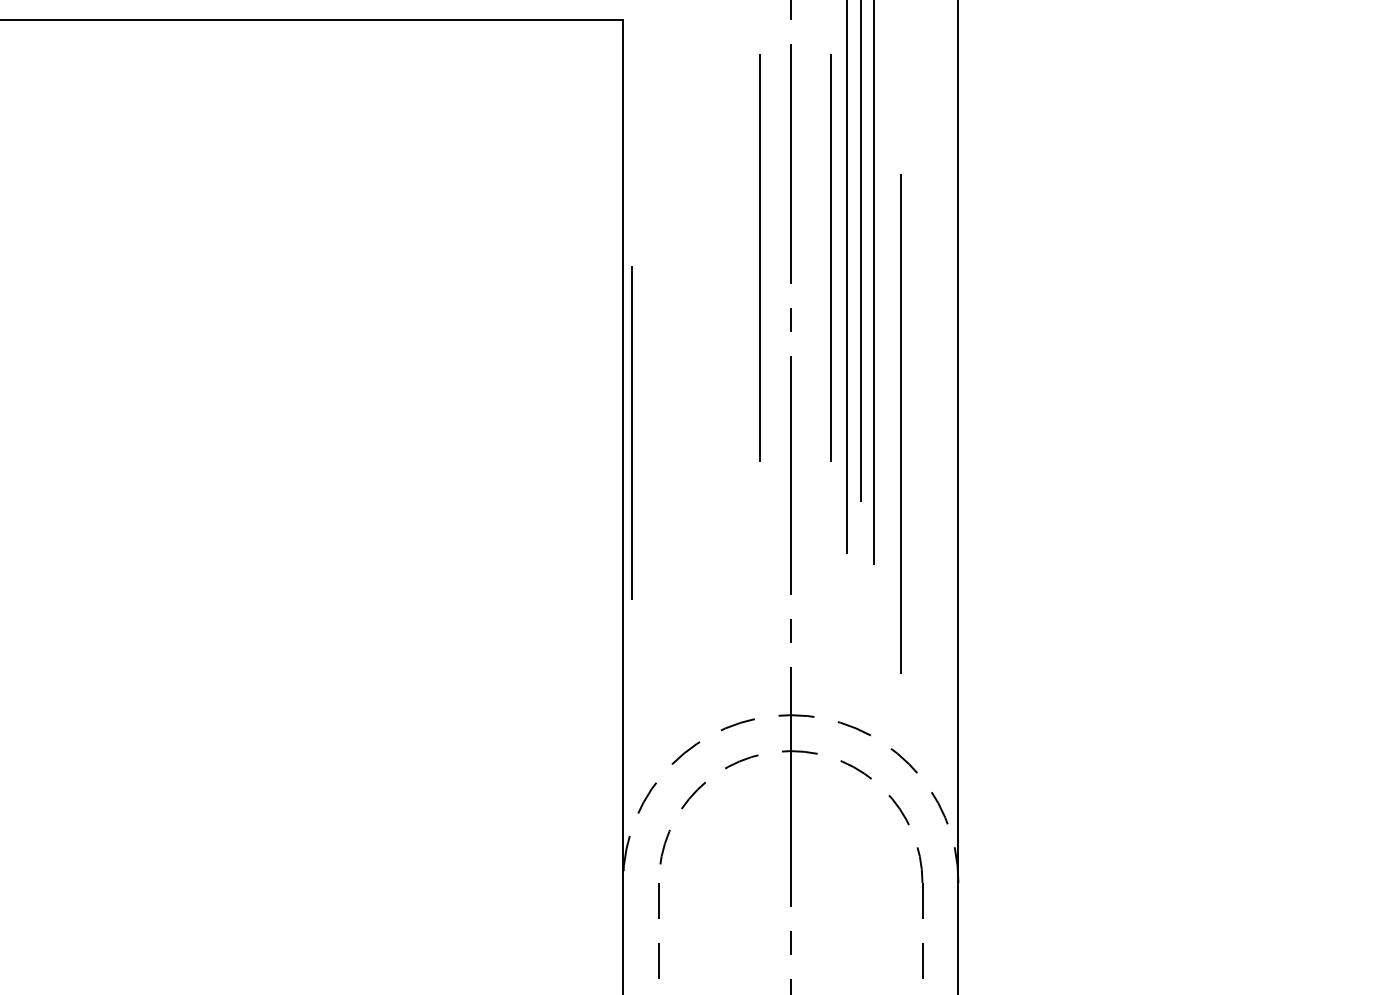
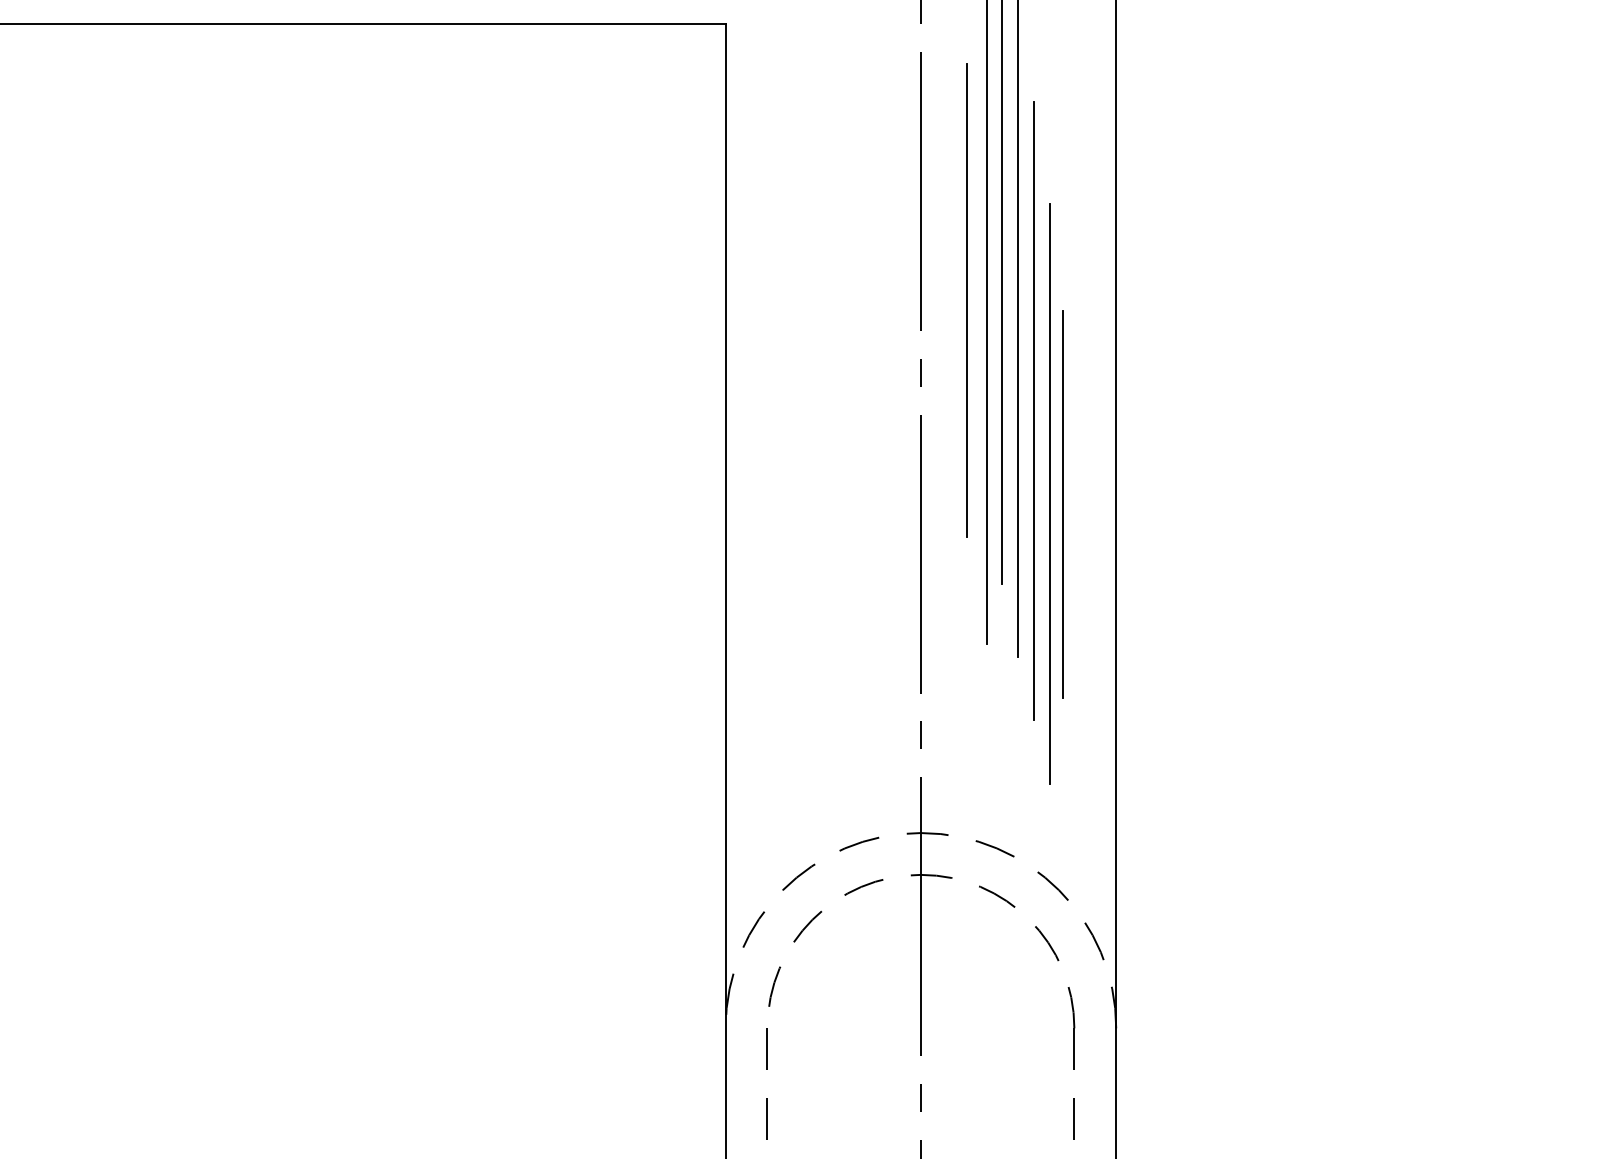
line: (759, 257) -> (884, 300), removed
line: (888, 353) -> (1034, 411), added
line: (631, 433) -> (1062, 504), moved

